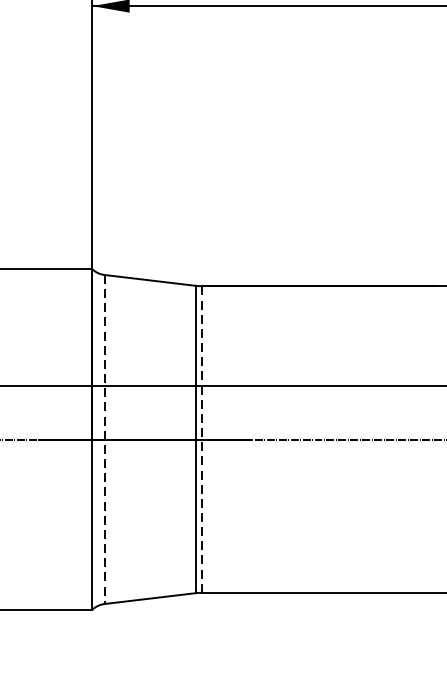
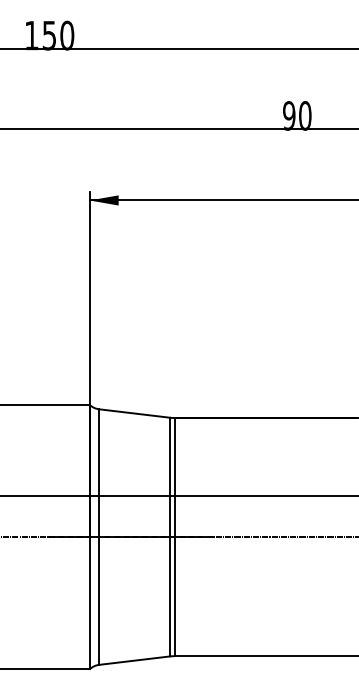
line: (201, 438) -> (174, 536), dashed -> solid
line: (104, 440) -> (99, 537), dashed -> solid

